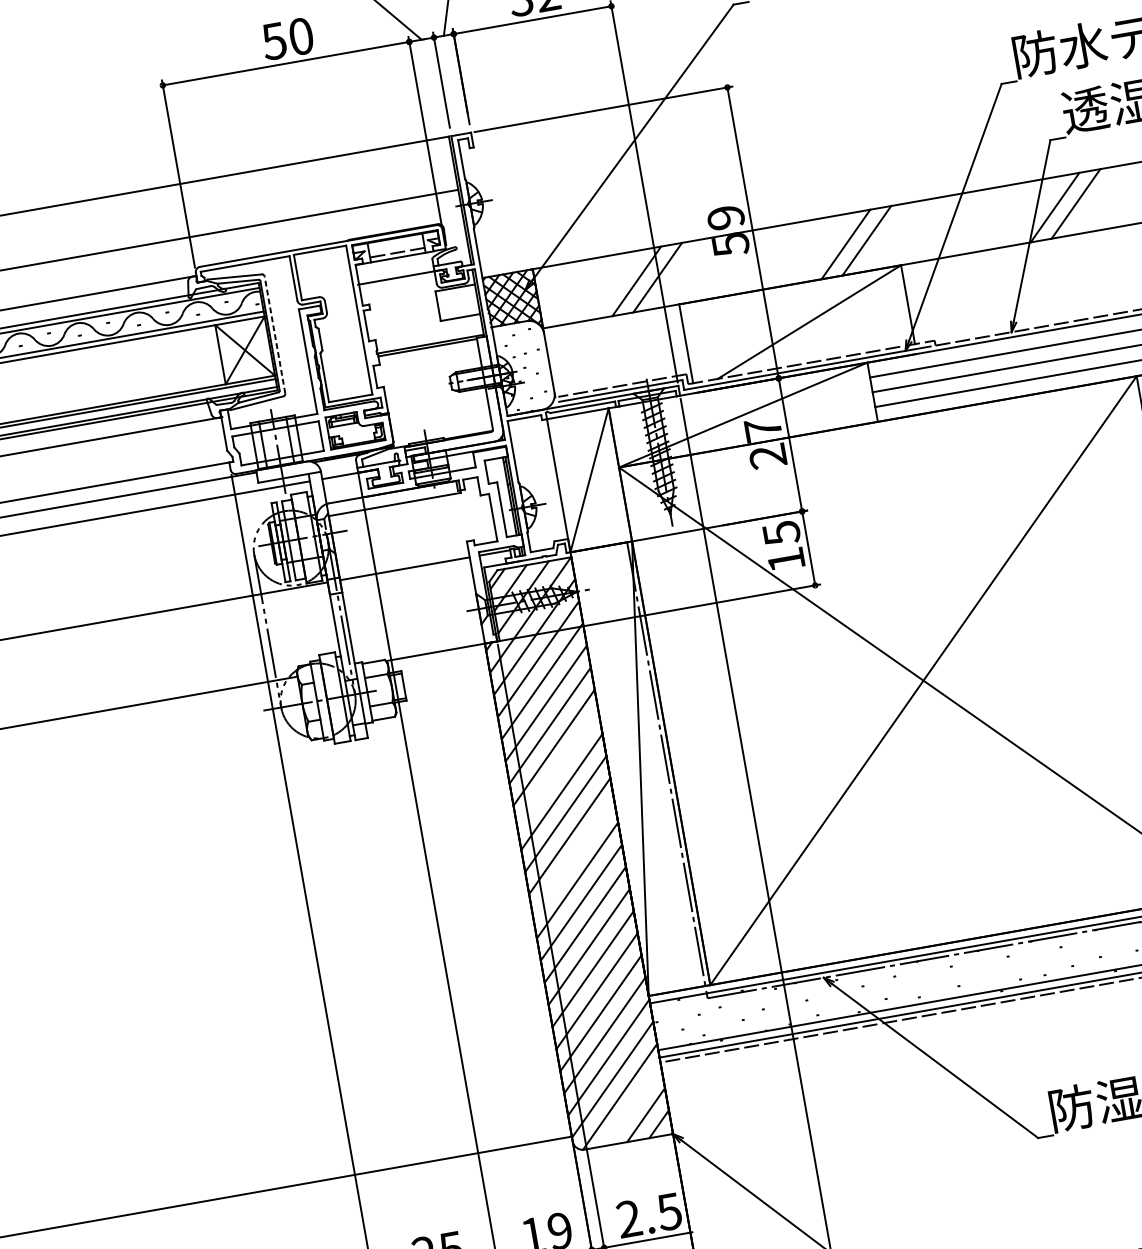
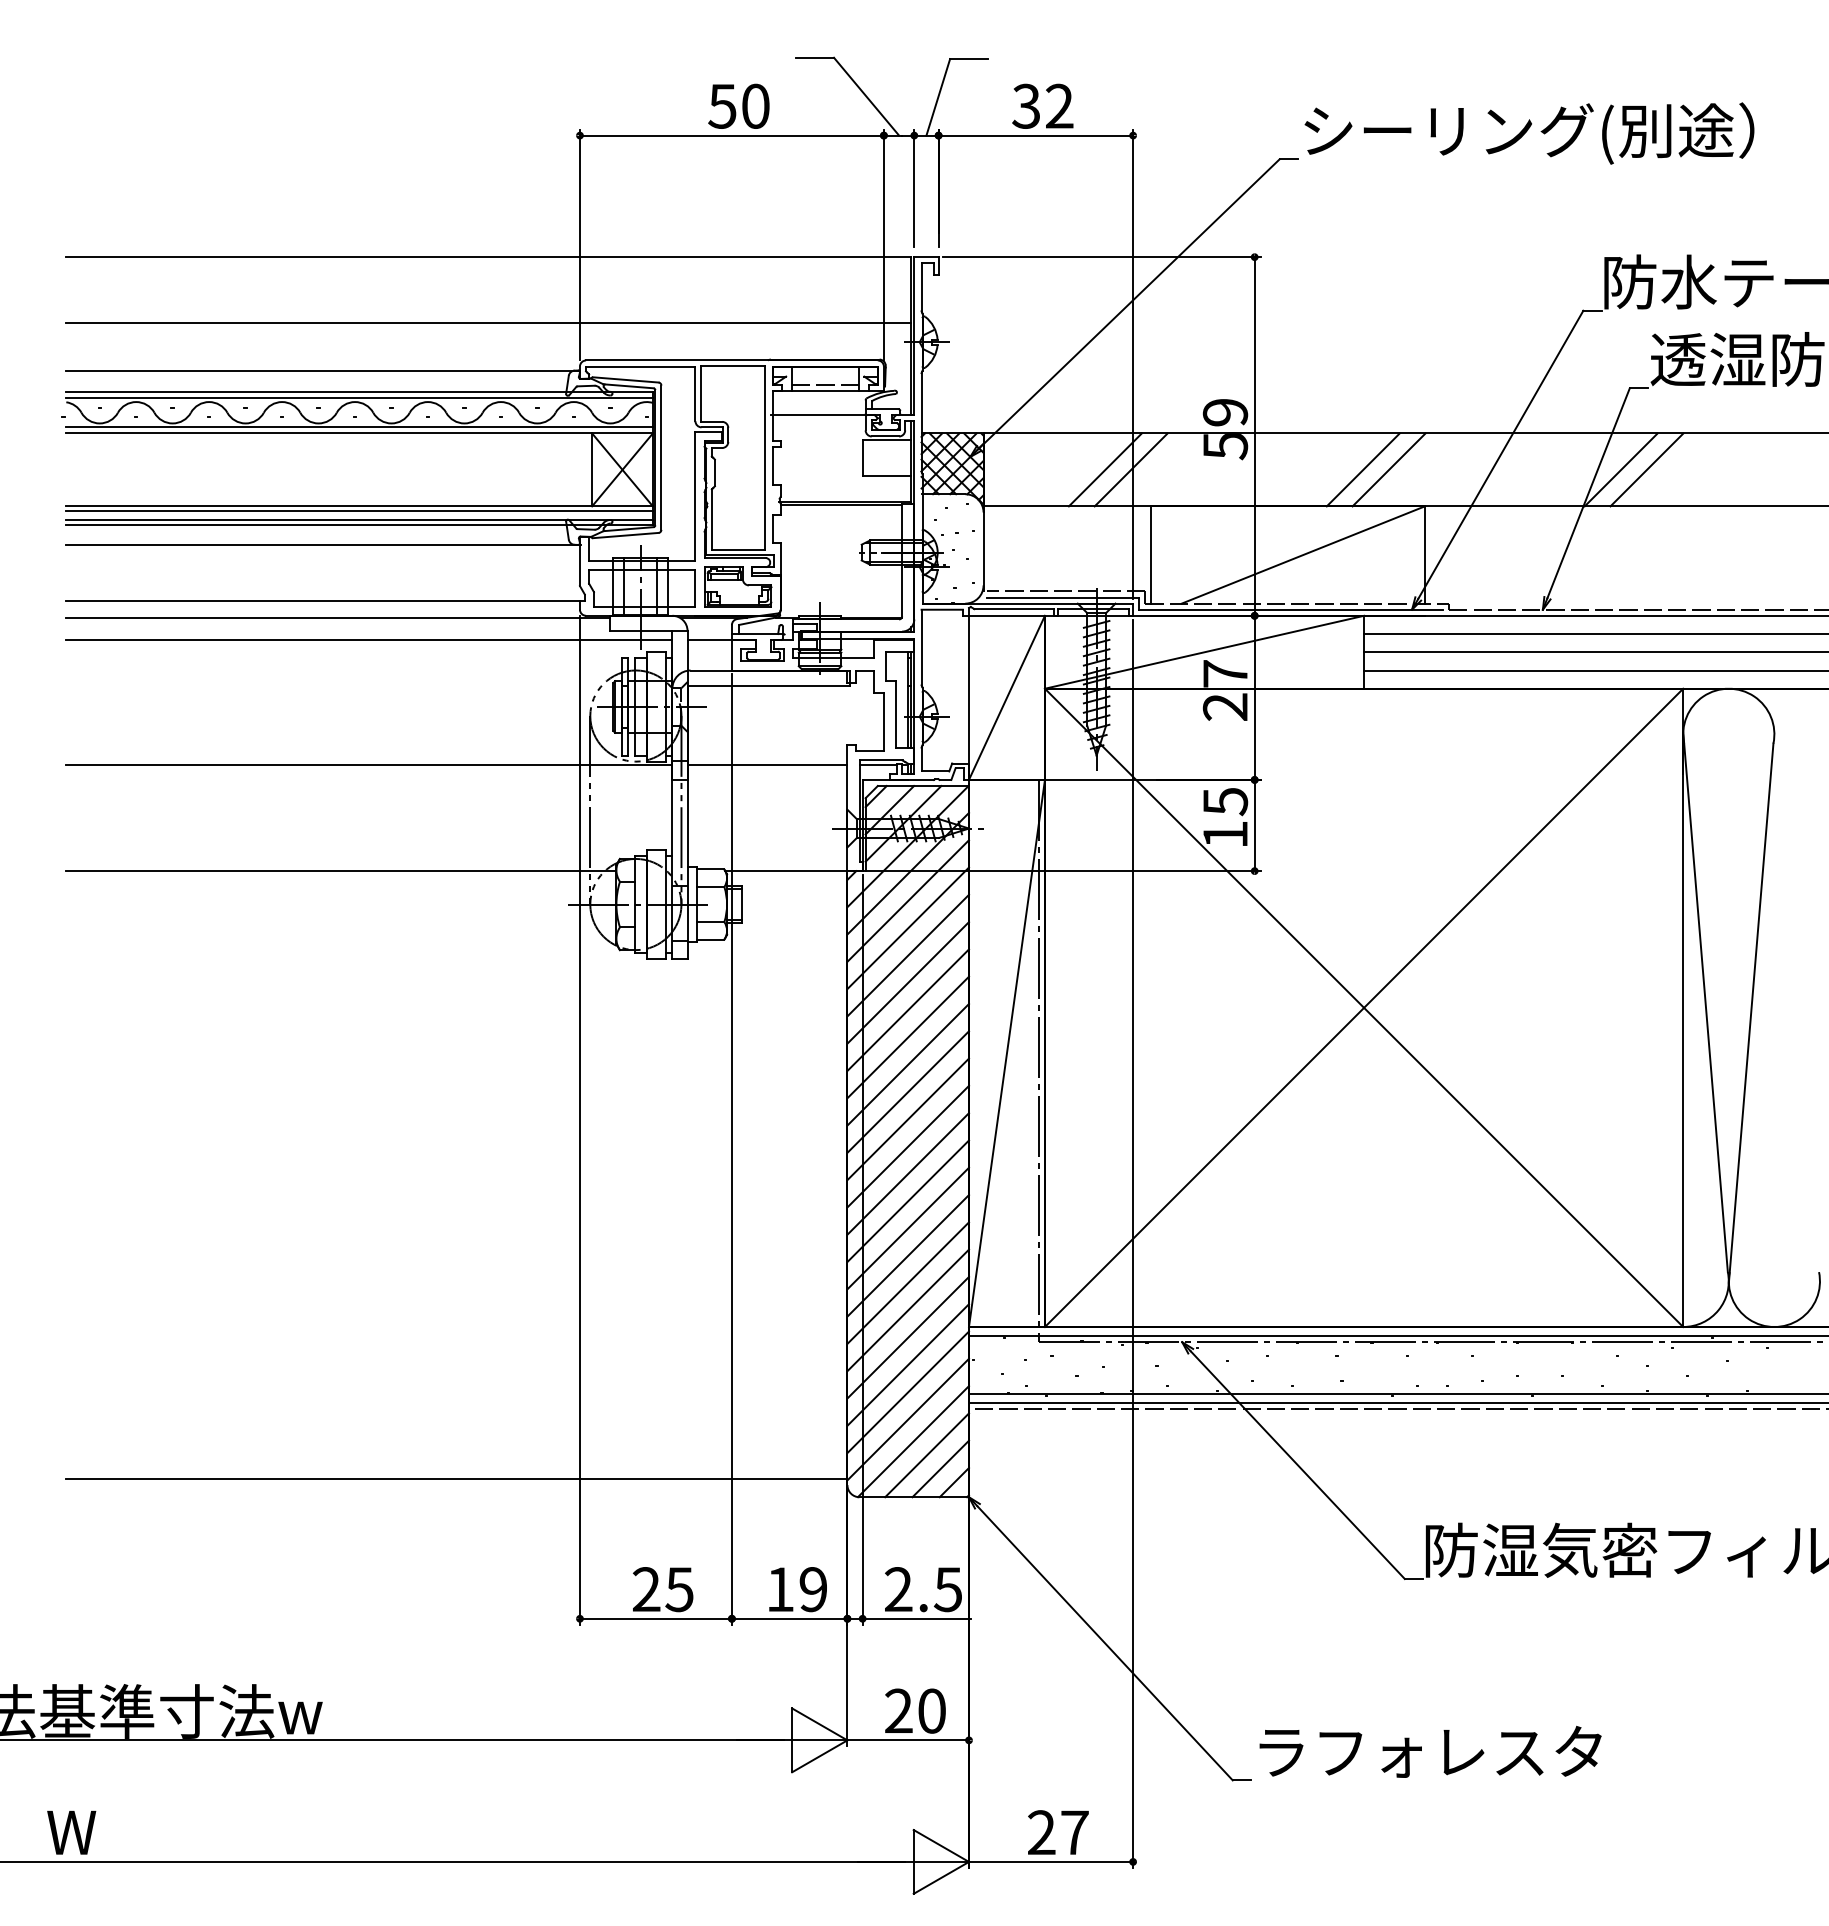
line: (275, 334) -> (661, 457), dashed -> solid
line: (557, 769) -> (907, 1037), added
line: (573, 858) -> (907, 1146), added
line: (632, 1106) -> (926, 1455), added

